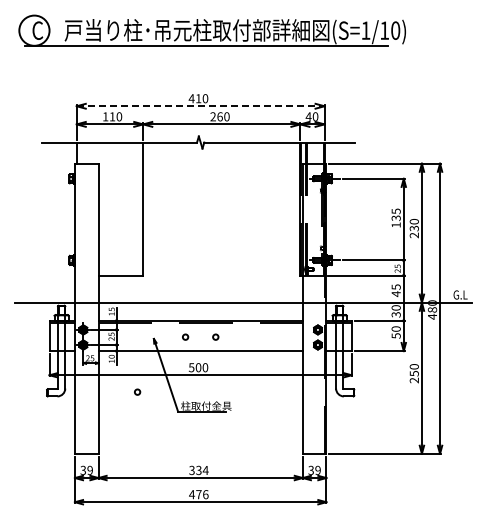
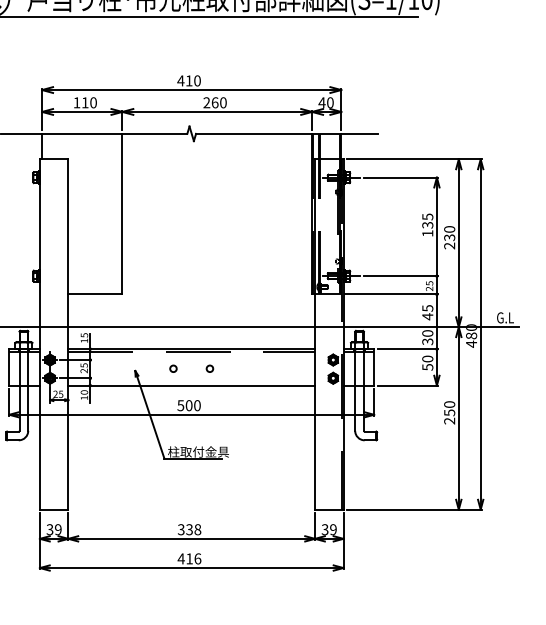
line: (200, 106) -> (191, 90), dashed -> solid
circle: (137, 391) -> (115, 434), removed
text: (205, 470) -> (197, 529), 334 -> 338
text: (198, 494) -> (189, 558), 476 -> 416

